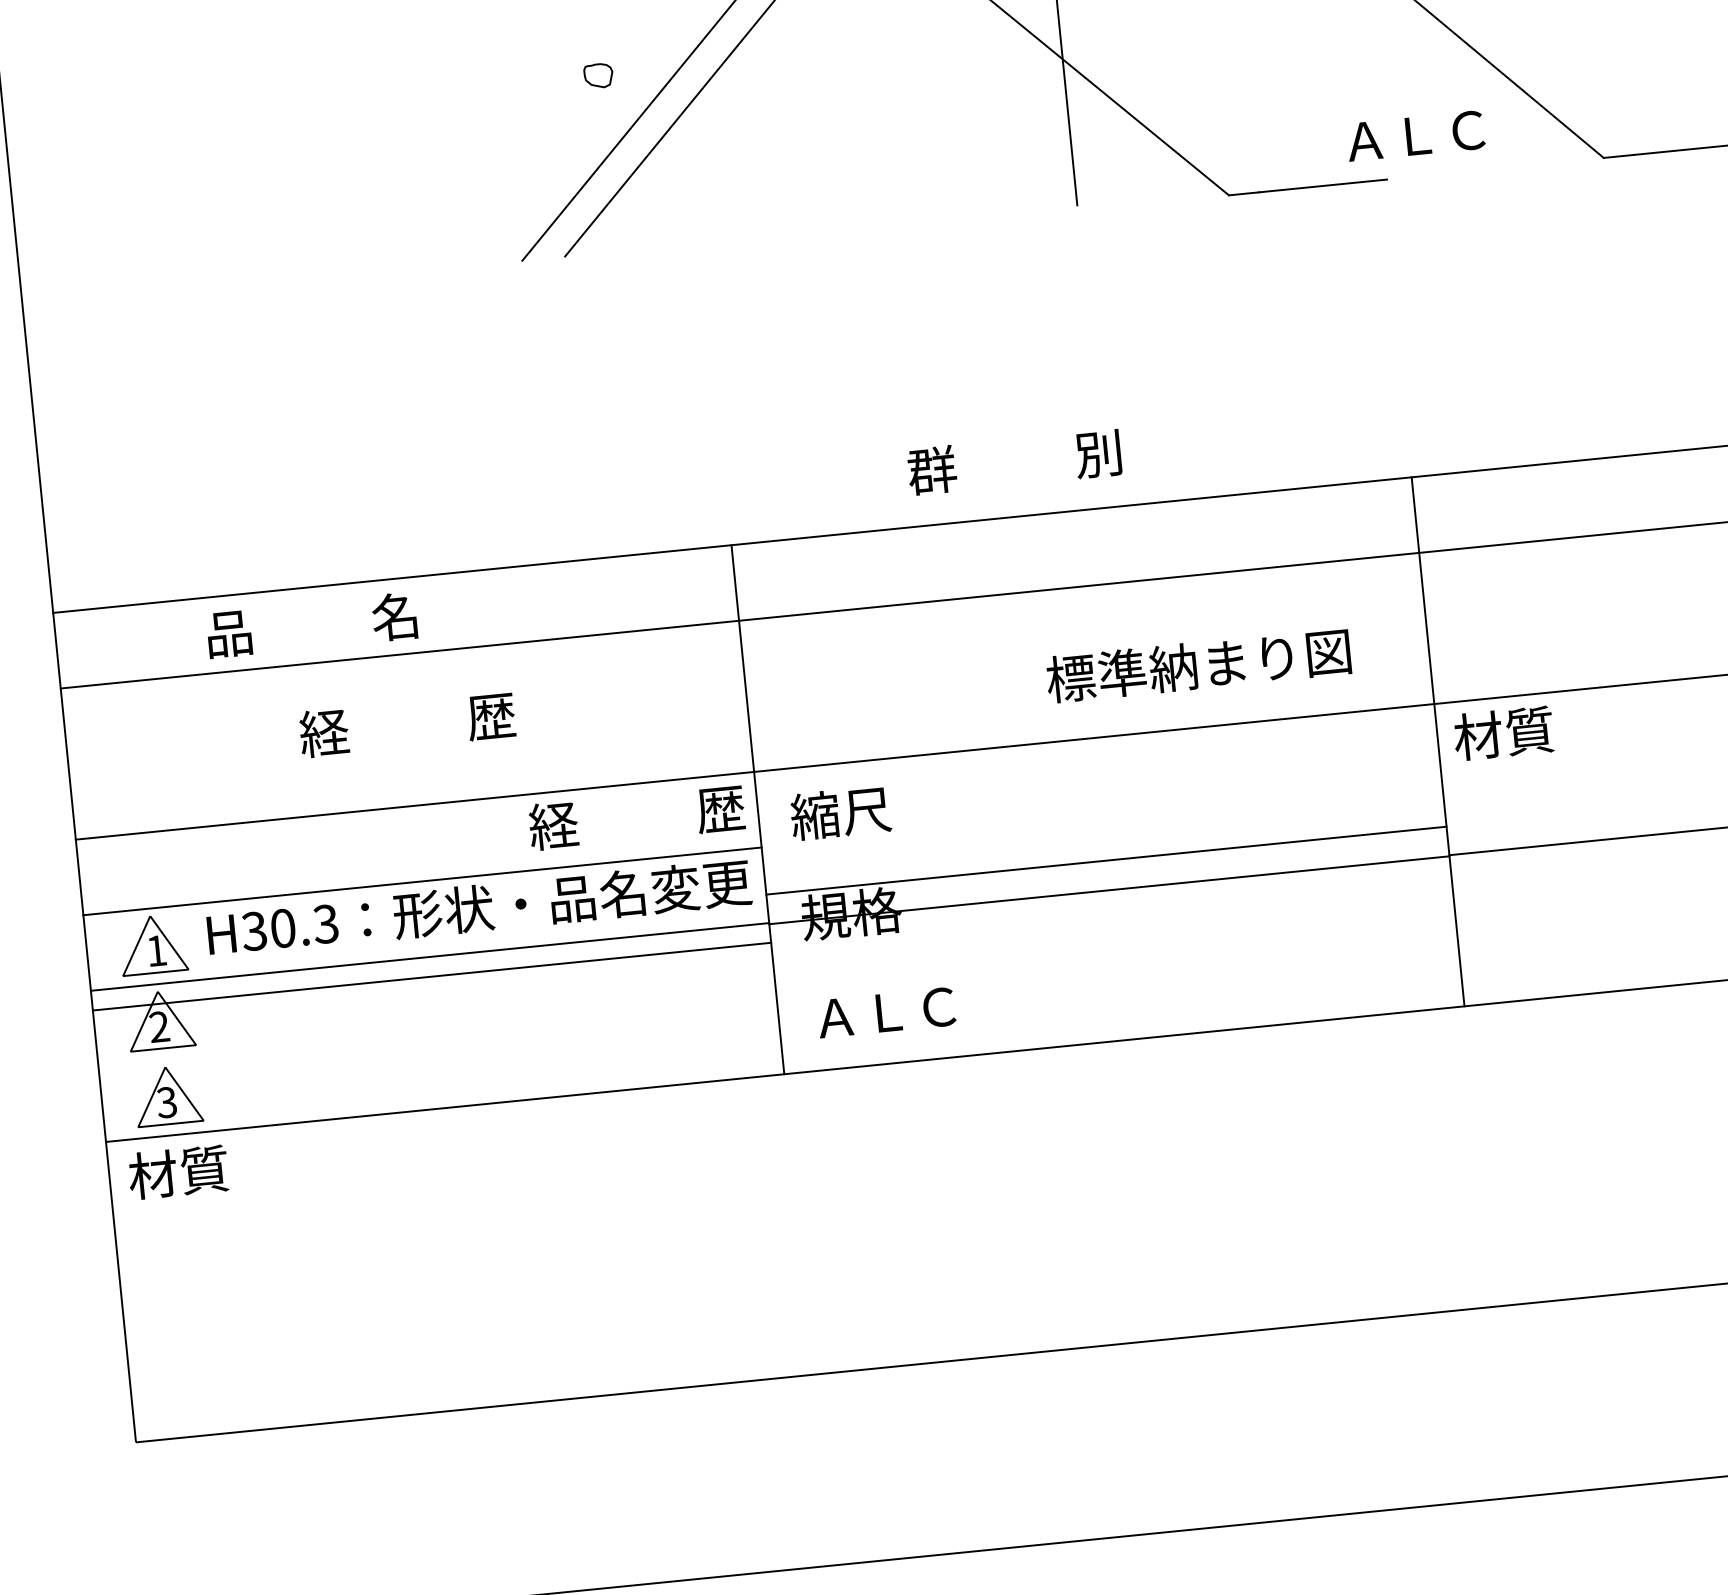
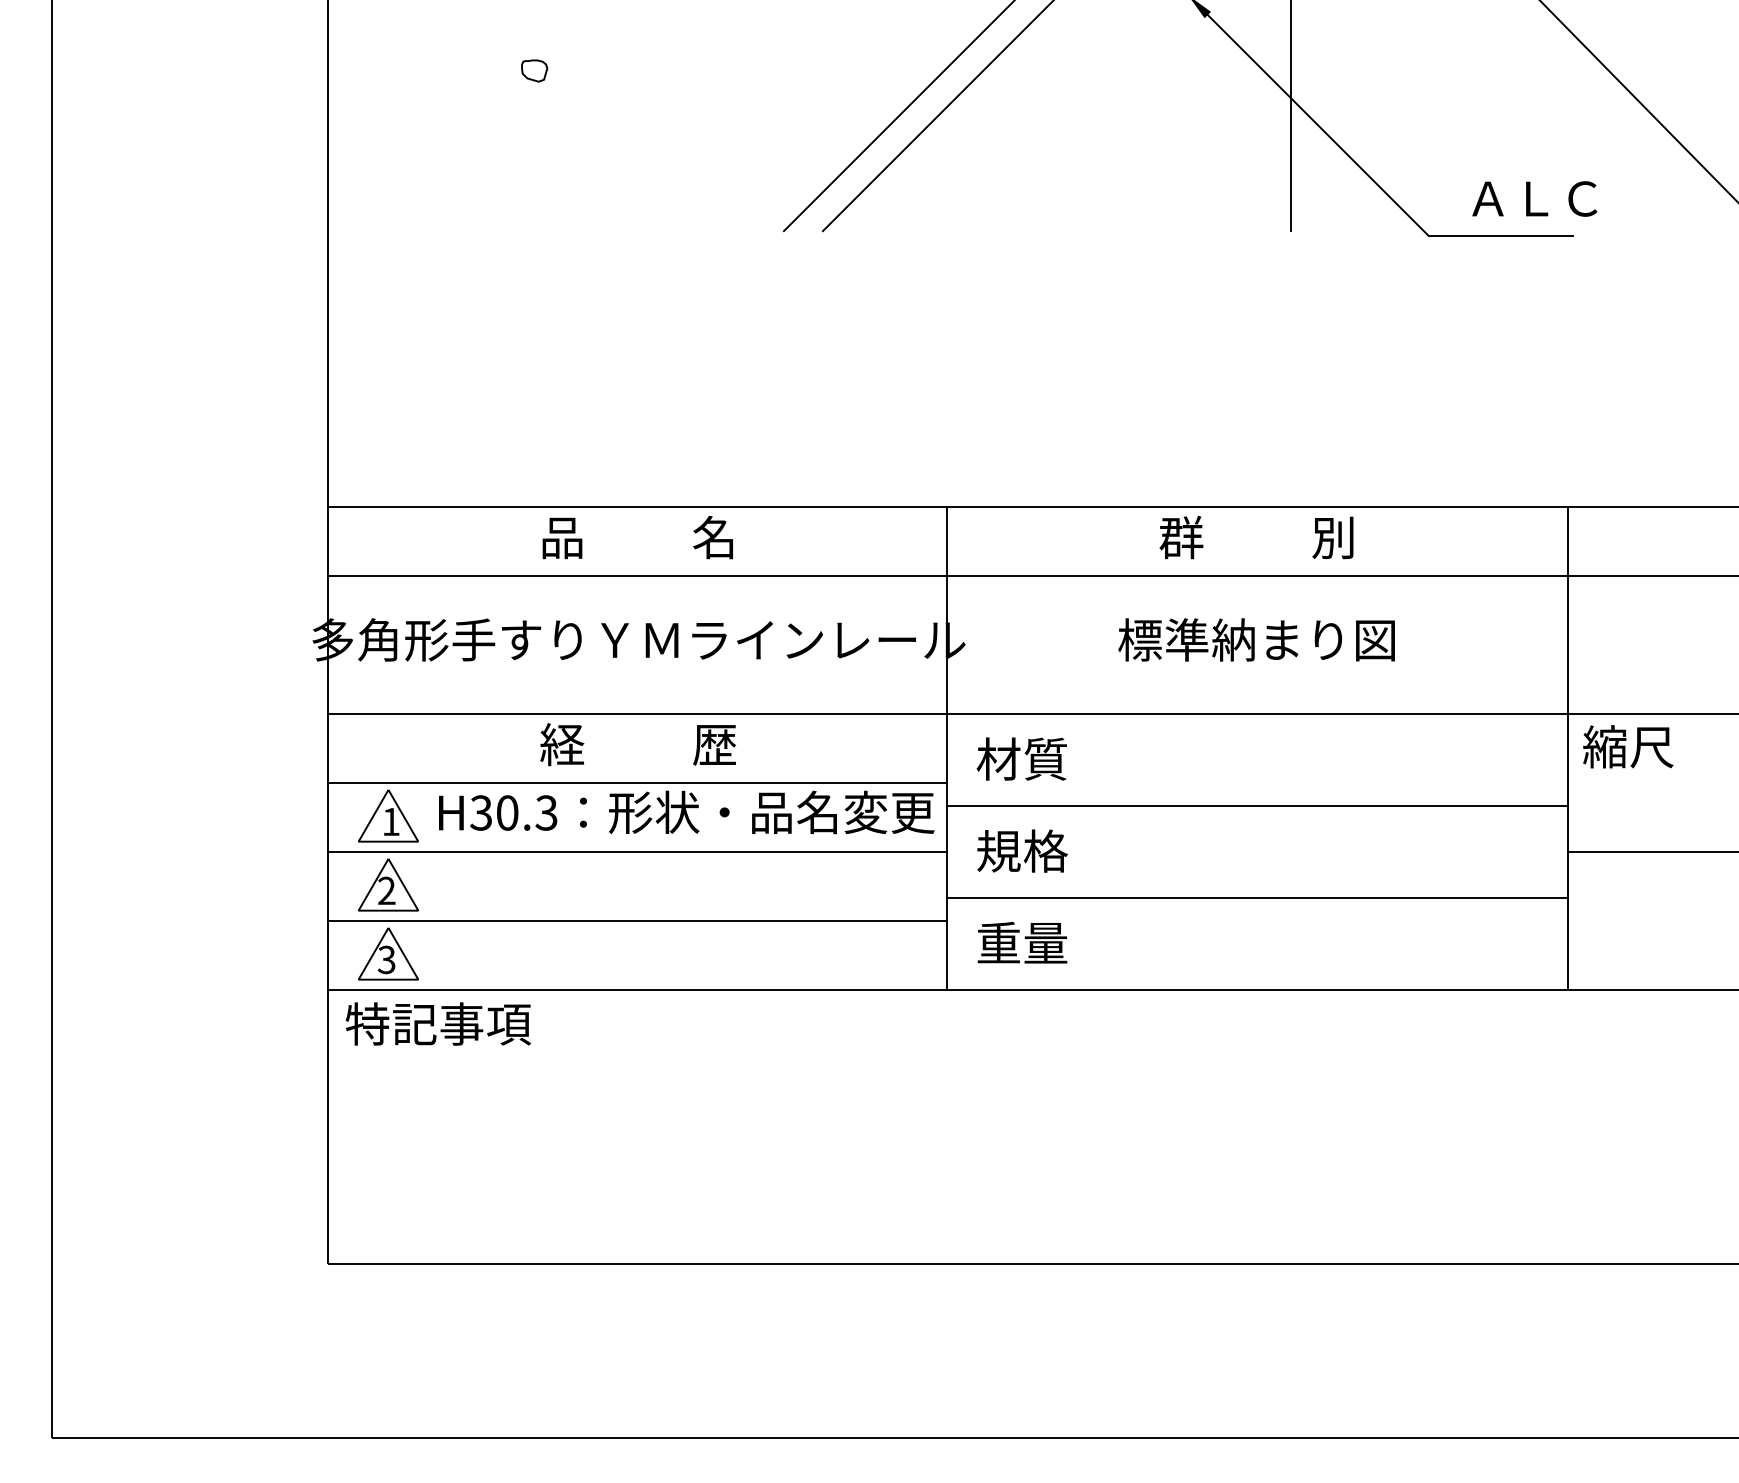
part: (598, 75) -> (534, 70), moved
text: (1415, 135) -> (1534, 198), moved
text: (1014, 462) -> (1256, 537), moved
text: (311, 625) -> (637, 537), moved
text: (1198, 665) -> (1256, 639), moved
text: (407, 724) -> (638, 639), 経          歴 -> 多角形手すりＹＭラインレール
text: (1503, 733) -> (1628, 746), 材質 -> 縮尺
text: (840, 812) -> (1021, 758), 縮尺 -> 材質
text: (636, 817) -> (637, 744), moved
line: (1106, 861) -> (1257, 898), moved
line: (1109, 890) -> (1257, 806), moved
line: (431, 977) -> (637, 921), moved
text: (883, 1011) -> (1042, 942), ＡＬＣ -> 重量
text: (230, 1166) -> (438, 1023), 材質 -> 特記事項

